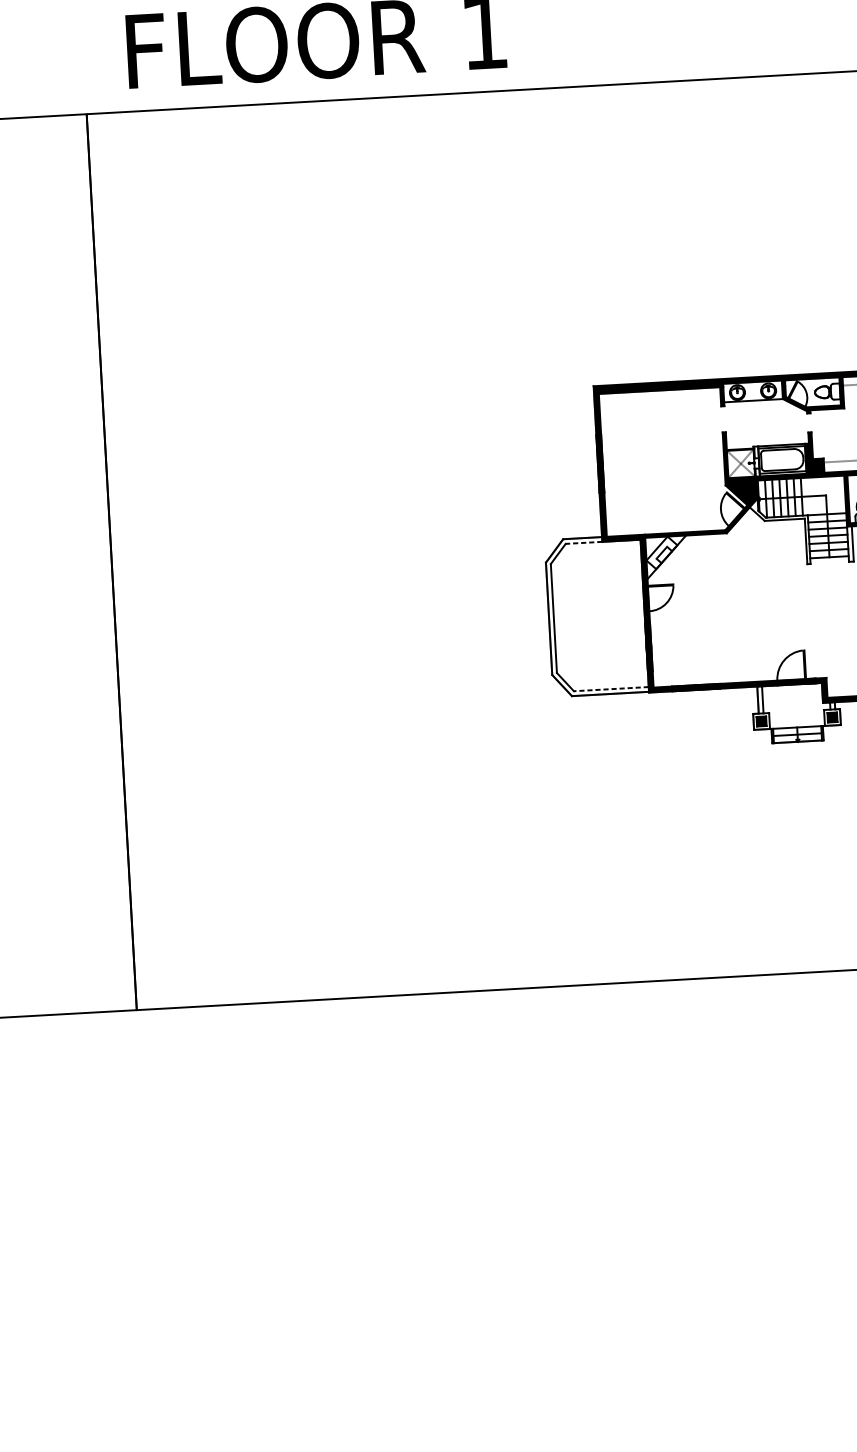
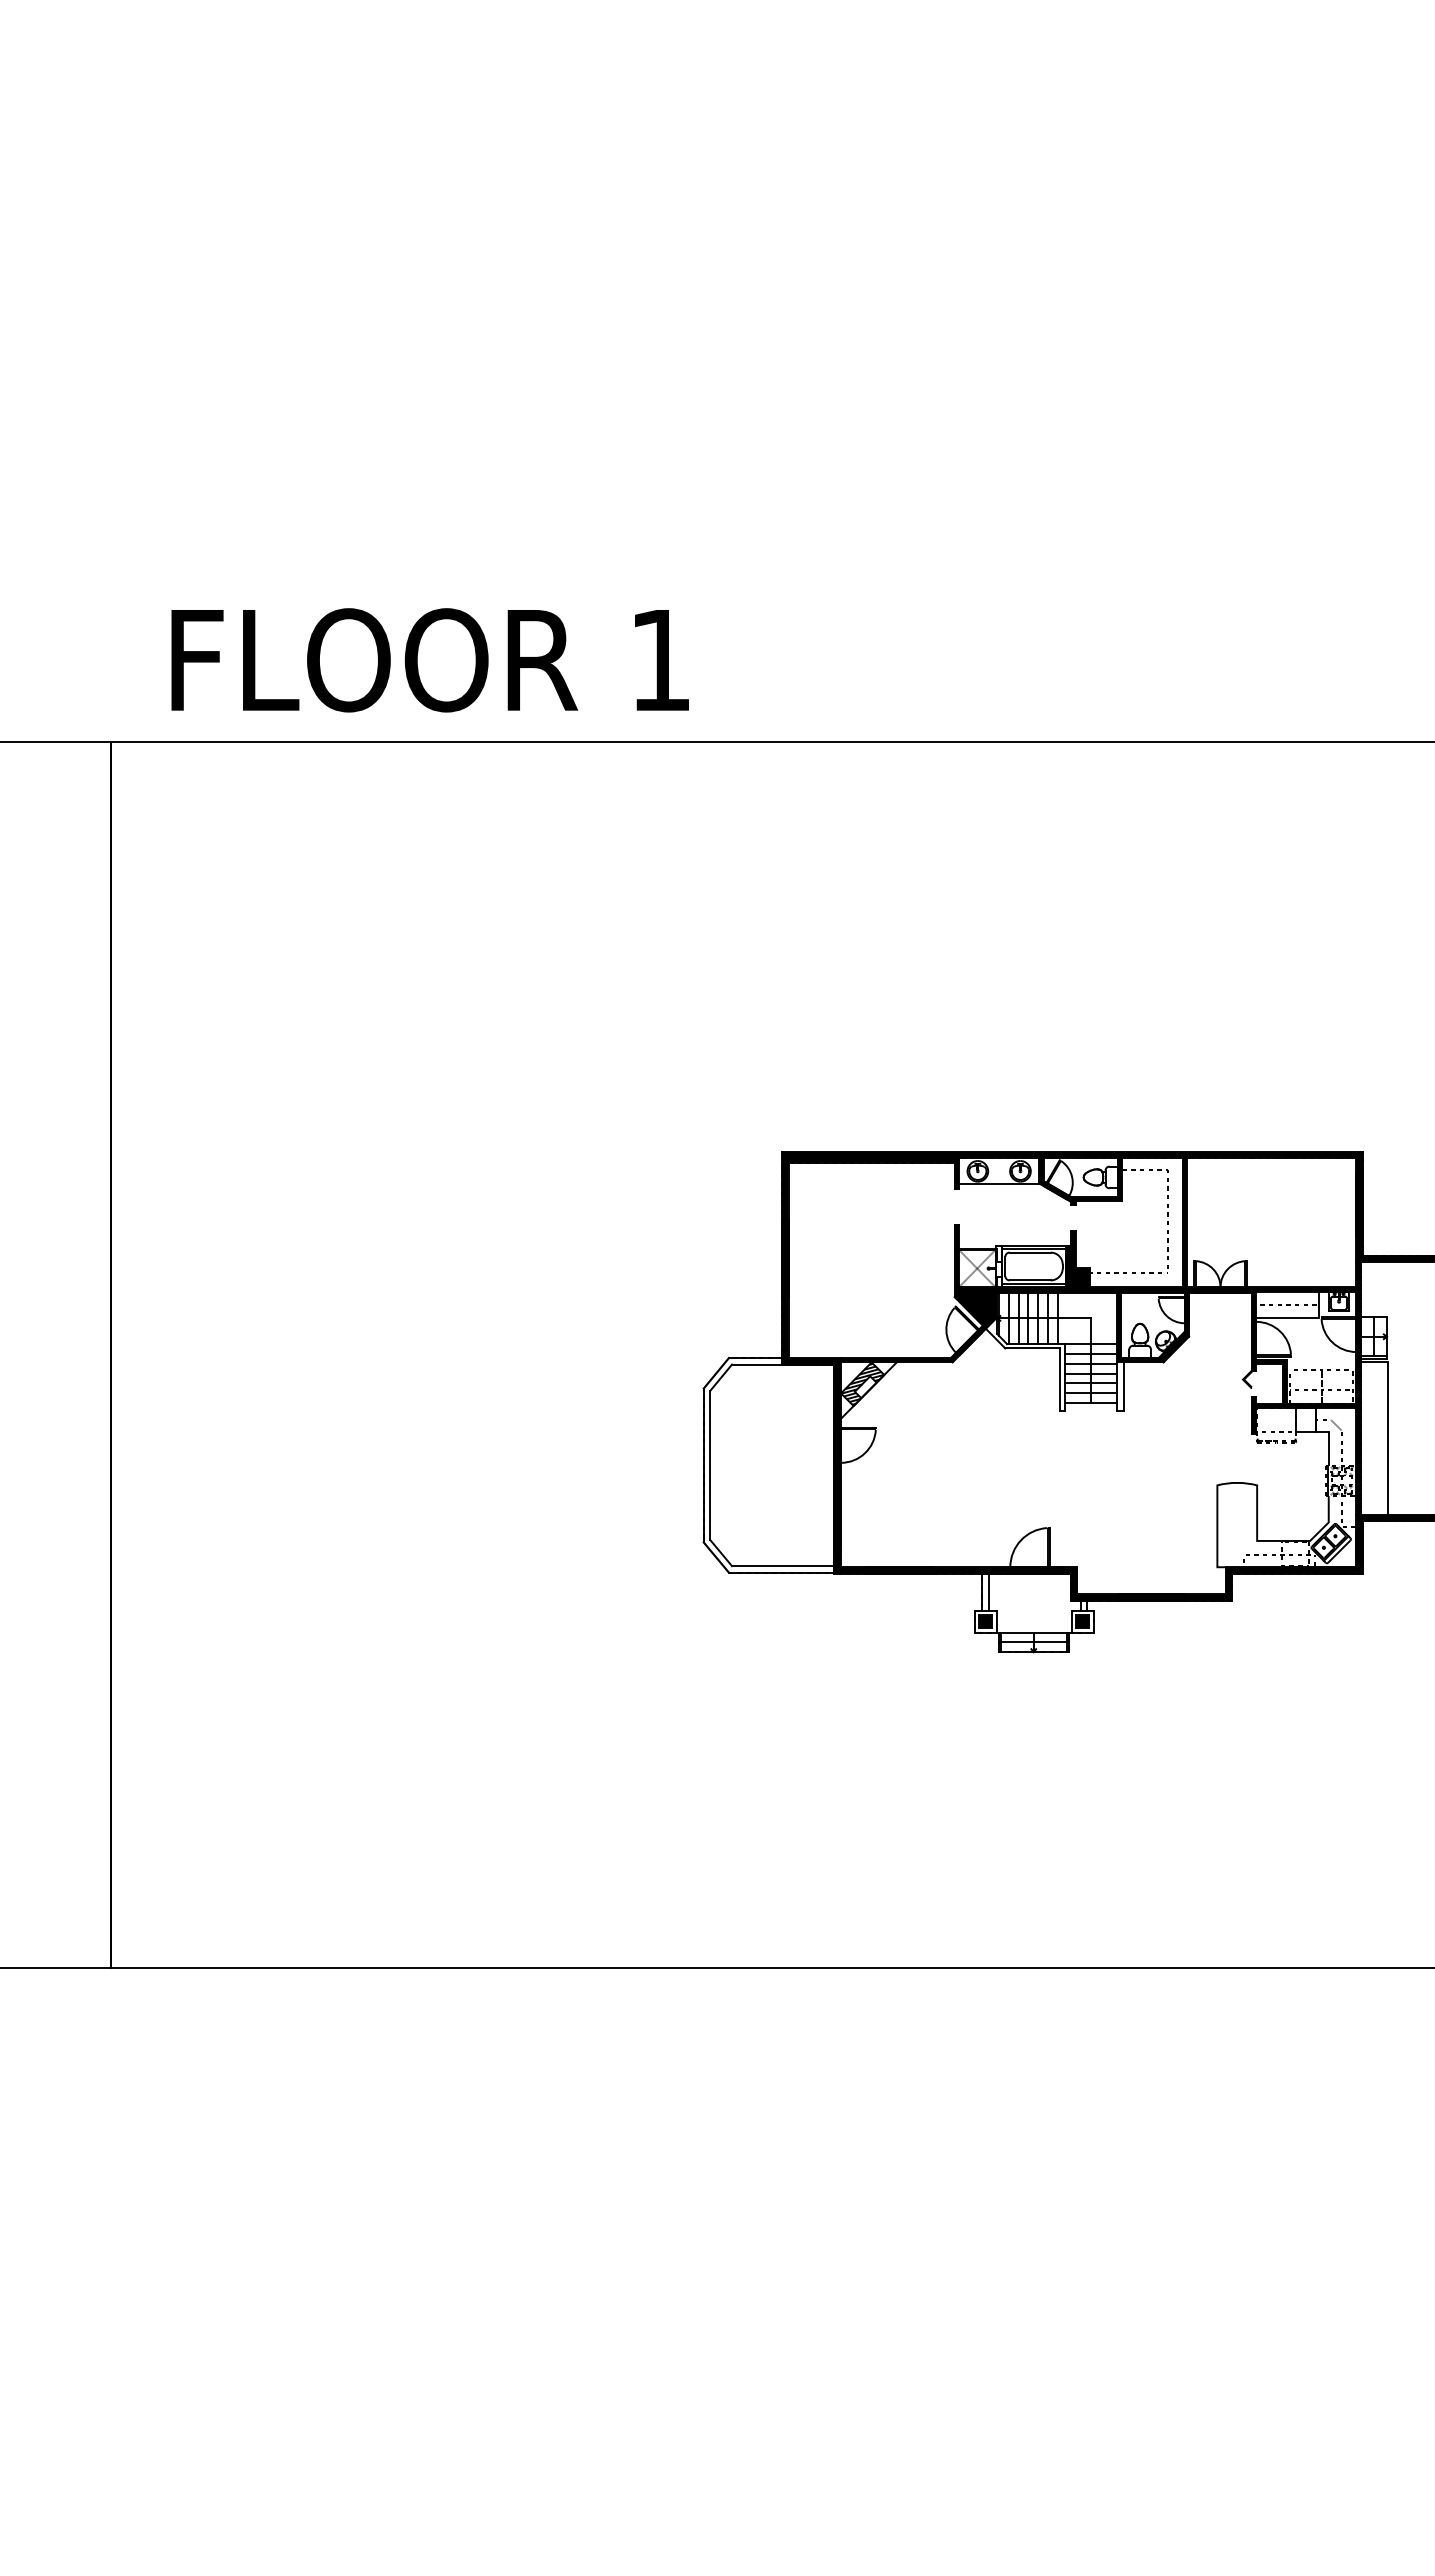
line: (583, 542) -> (756, 1364), dashed -> solid
hatch: (661, 552) -> (862, 1383), added
line: (610, 689) -> (782, 1566), dashed -> solid

